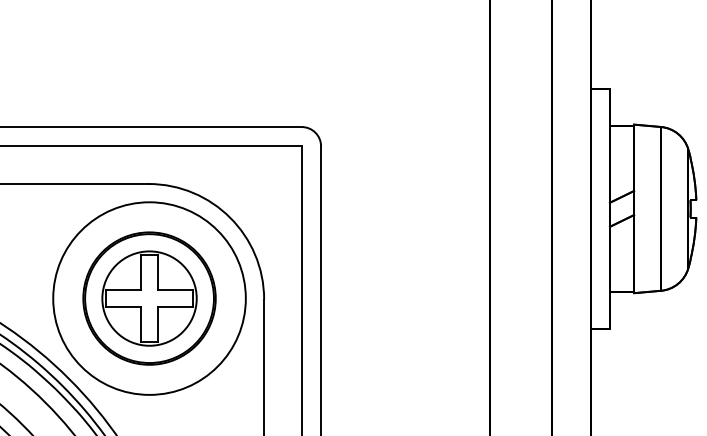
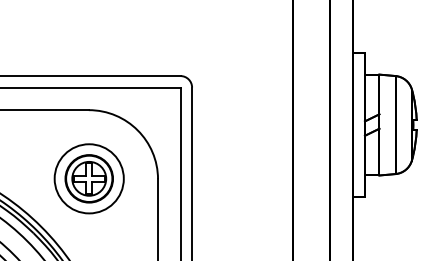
part: (147, 298) -> (88, 178), size x0.6

